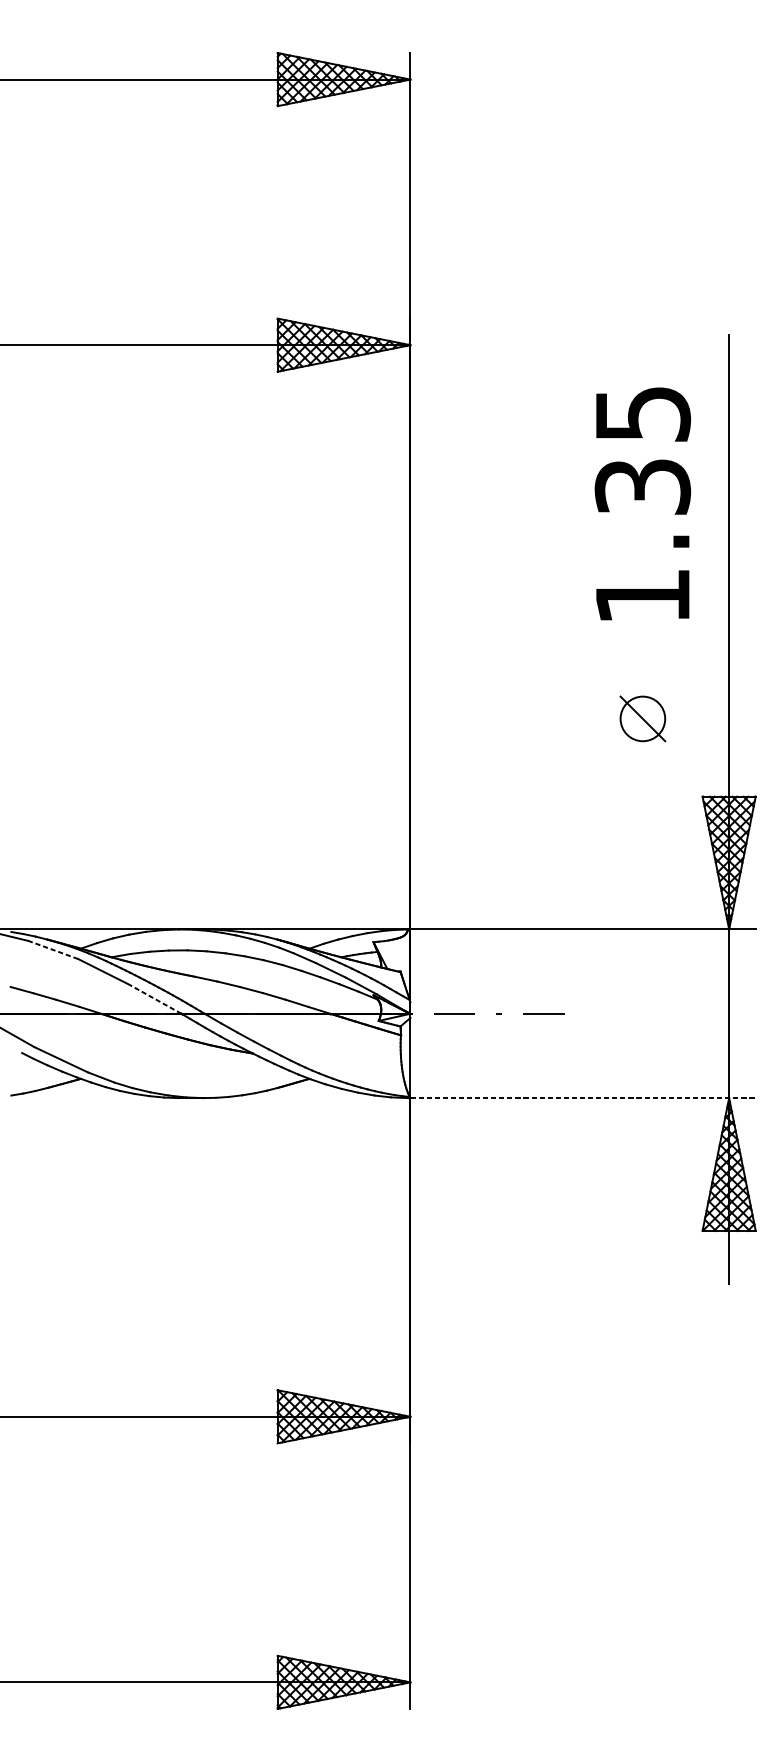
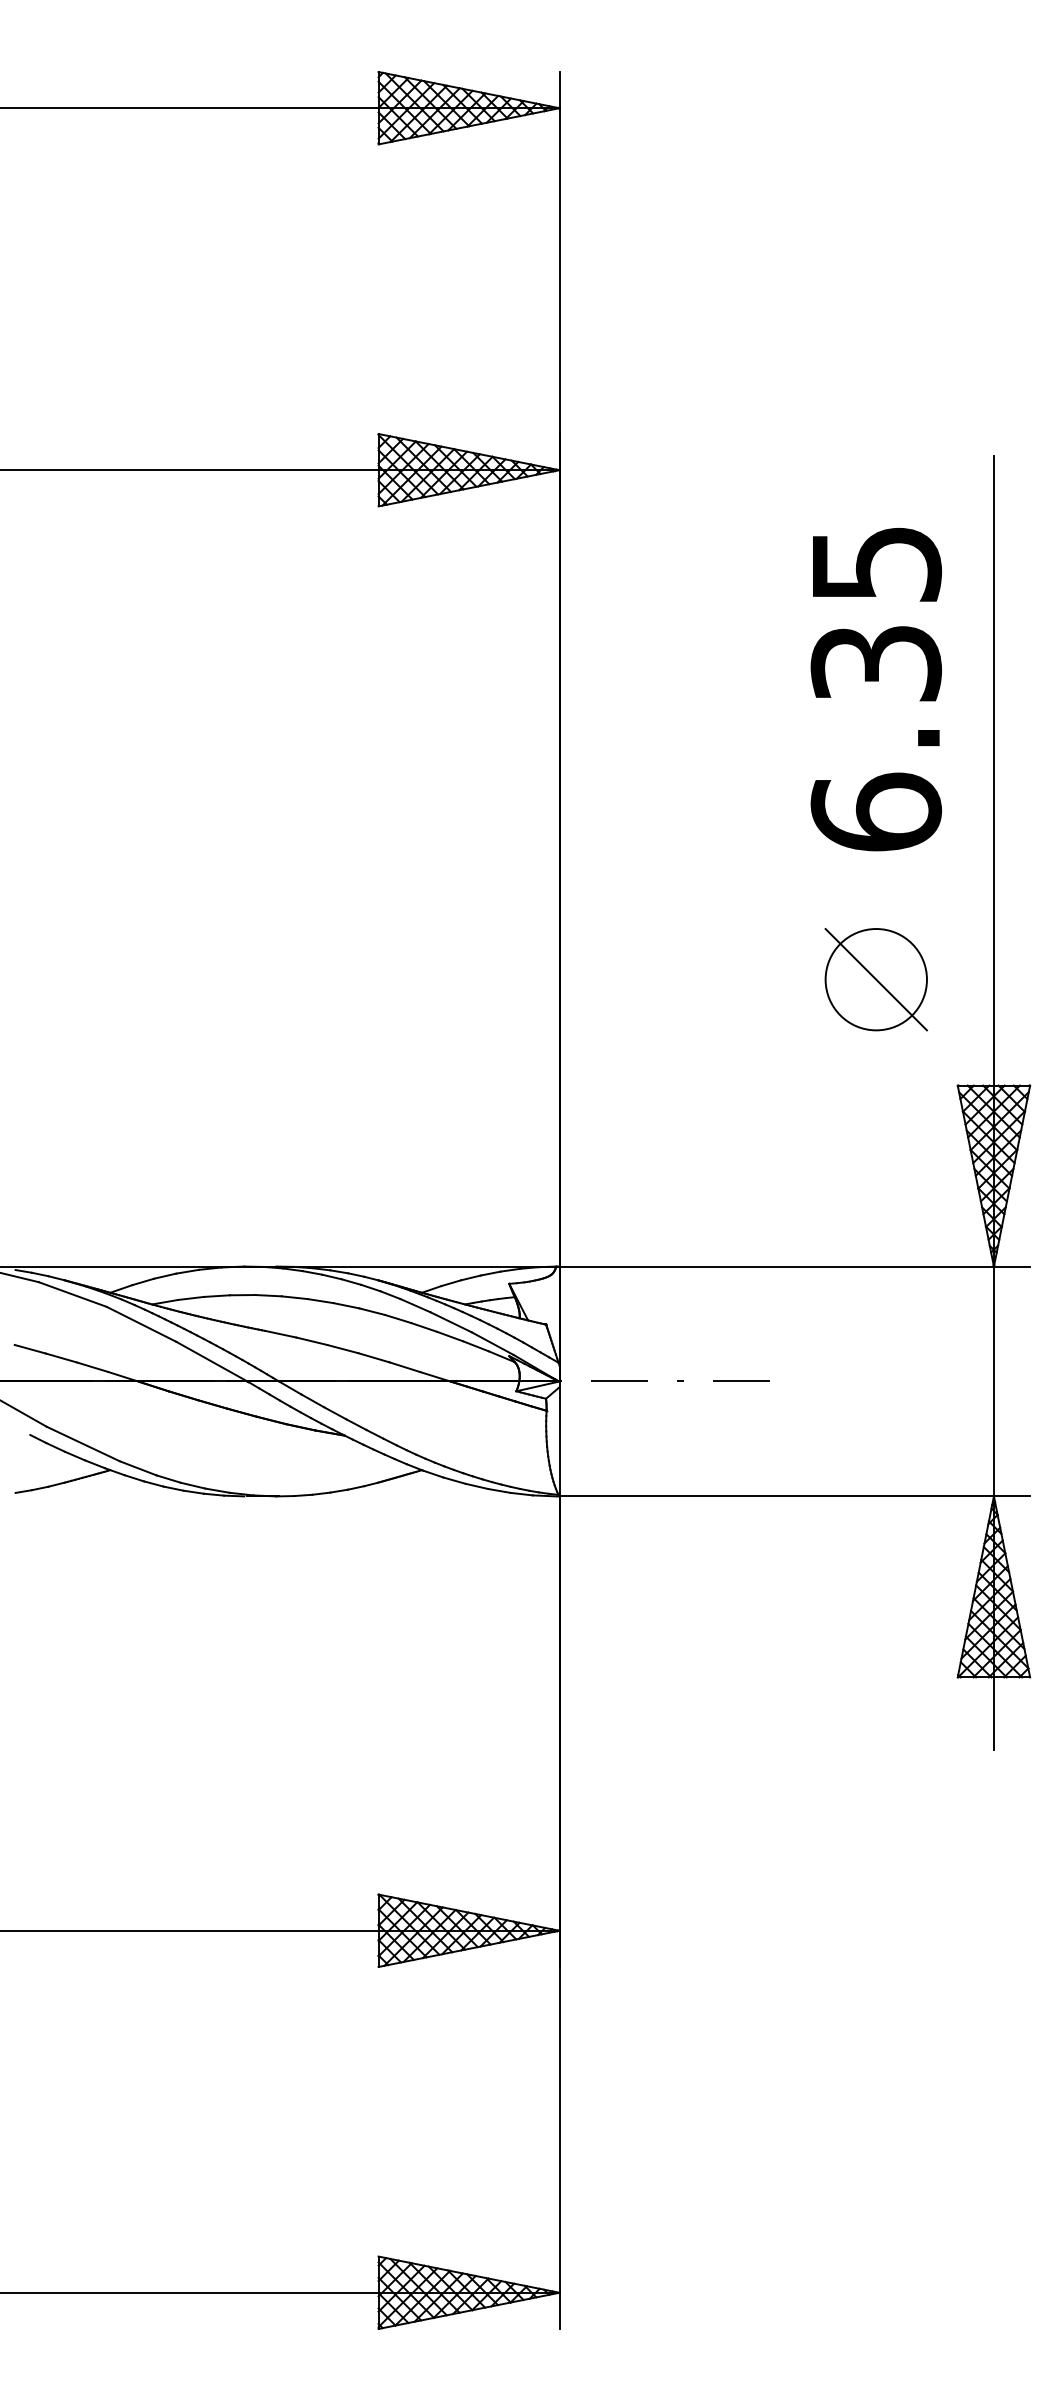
text: (642, 595) -> (876, 811), 1.35 -> 6.35
part: (642, 718) -> (876, 979), size x1.67
line: (53, 949) -> (72, 1294), dashed -> solid
line: (155, 999) -> (211, 1361), dashed -> solid
line: (583, 1098) -> (795, 1496), dashed -> solid

